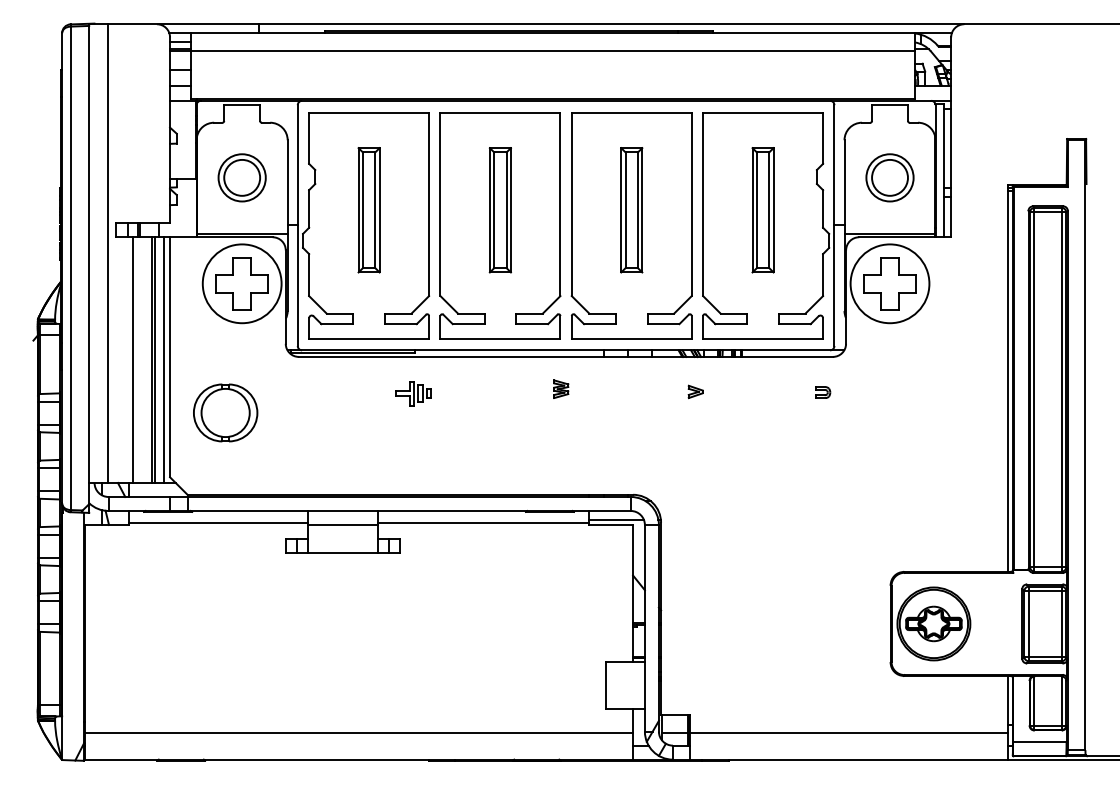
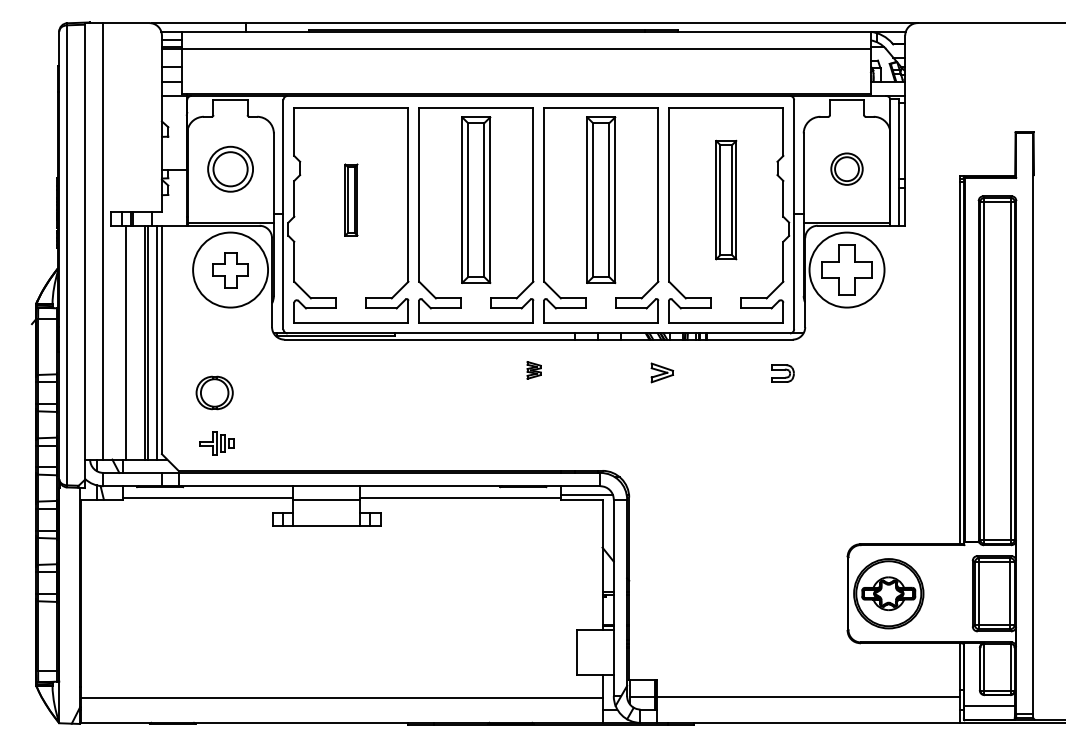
part: (889, 177) -> (846, 168), size x0.7
part: (369, 209) -> (351, 199), size x0.6
part: (500, 209) -> (476, 199), size x1.4
part: (631, 209) -> (601, 199), size x1.4
part: (242, 283) -> (230, 269), size x0.7
part: (695, 391) -> (661, 372), size x1.6
part: (823, 392) -> (783, 373), size x1.6
part: (413, 393) -> (216, 443), moved
part: (225, 412) -> (214, 392), size x0.6

